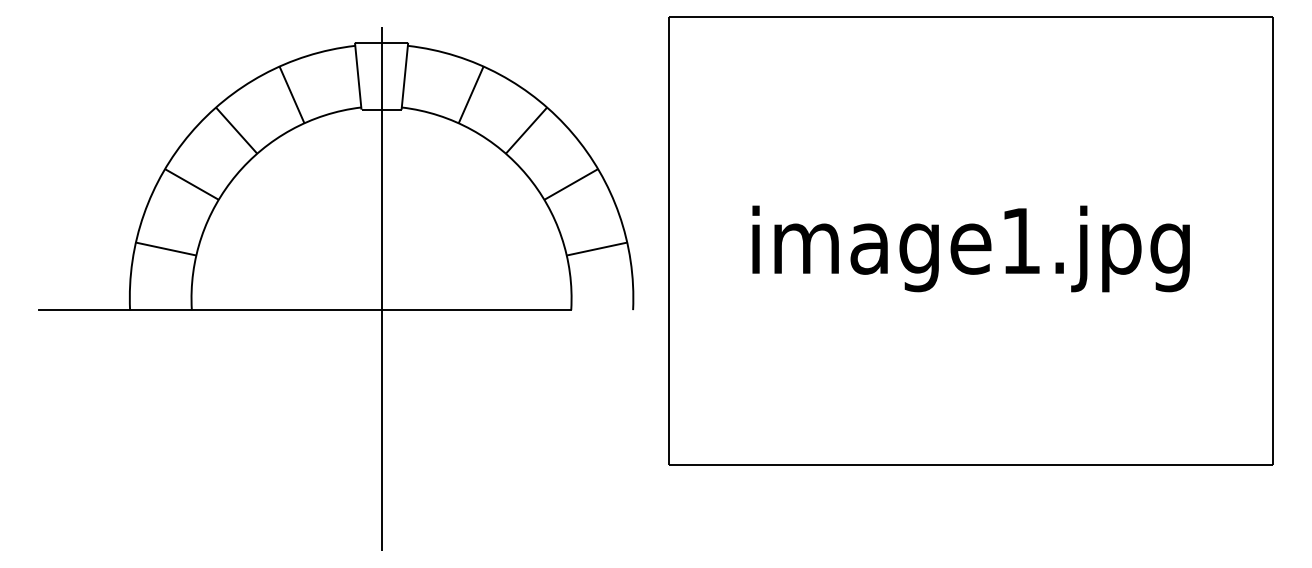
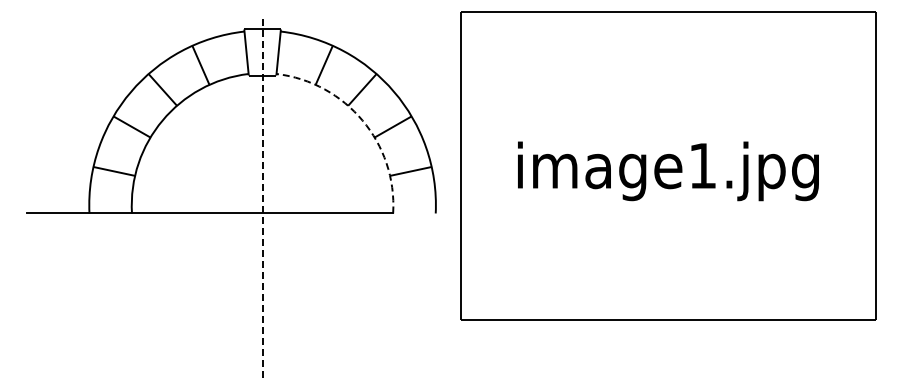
arc: (526, 175) -> (362, 120), solid -> dashed
line: (381, 289) -> (262, 199), solid -> dashed

